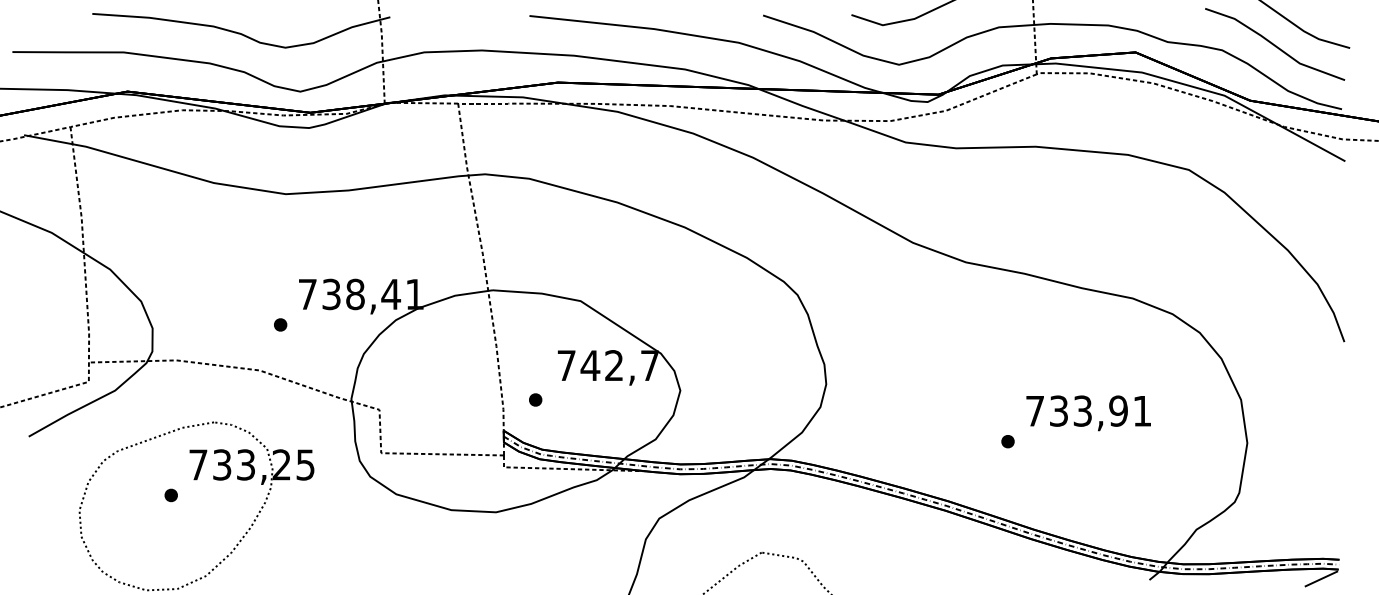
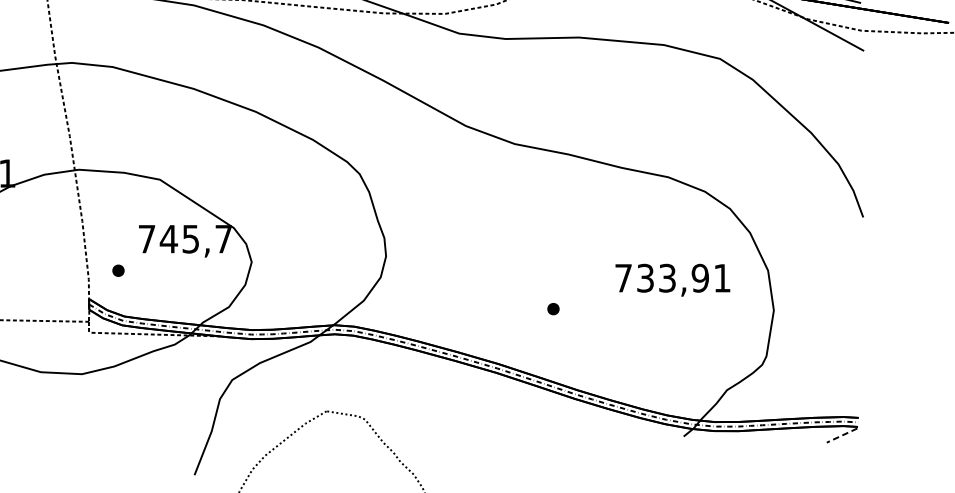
text: (613, 365) -> (190, 238), 742,7 -> 745,7
text: (1088, 413) -> (672, 280), moved
line: (1320, 579) -> (841, 436), solid -> dashed

